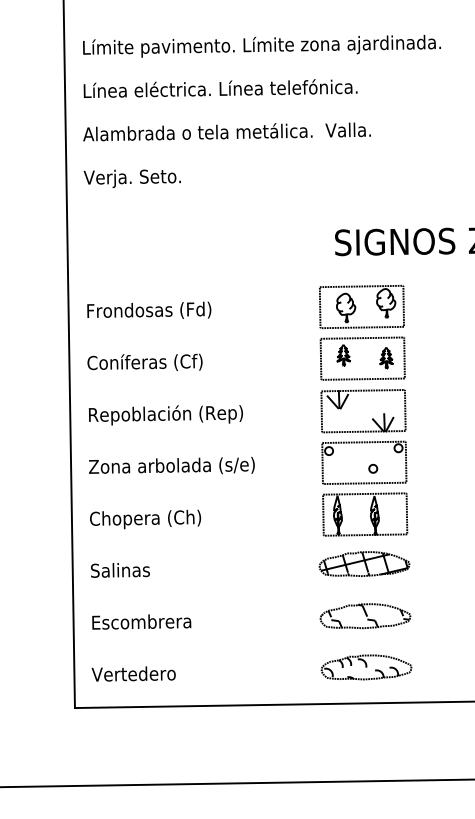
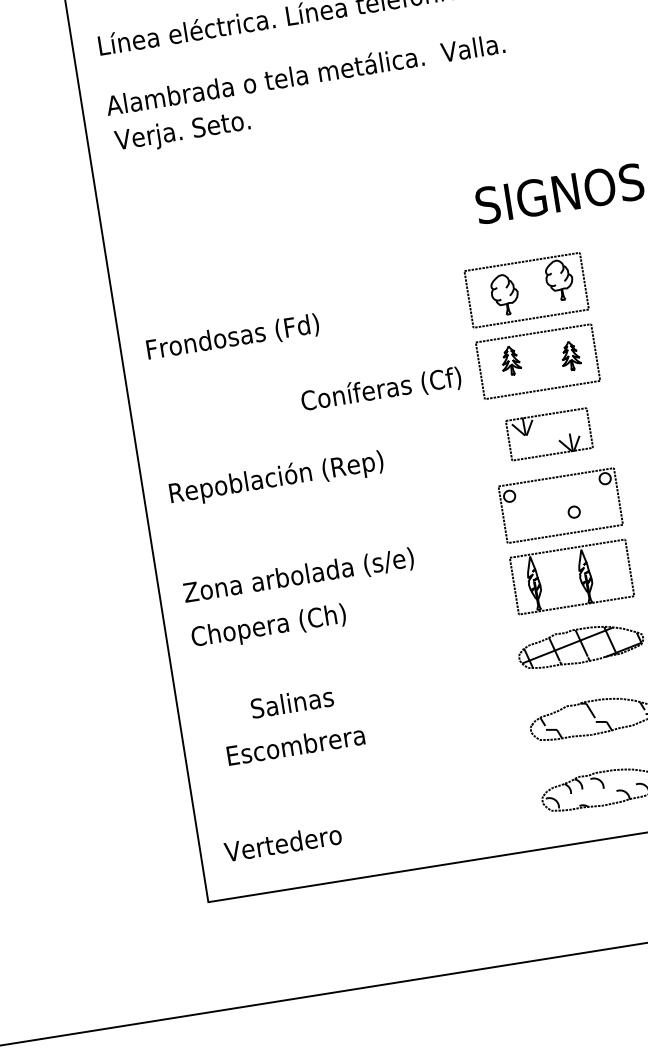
text: (131, 178) -> (181, 132), moved
text: (144, 361) -> (380, 388), moved
part: (363, 411) -> (549, 434), size x0.7
text: (171, 465) -> (298, 574), moved
text: (120, 570) -> (292, 702), moved
text: (141, 621) -> (295, 744), moved

